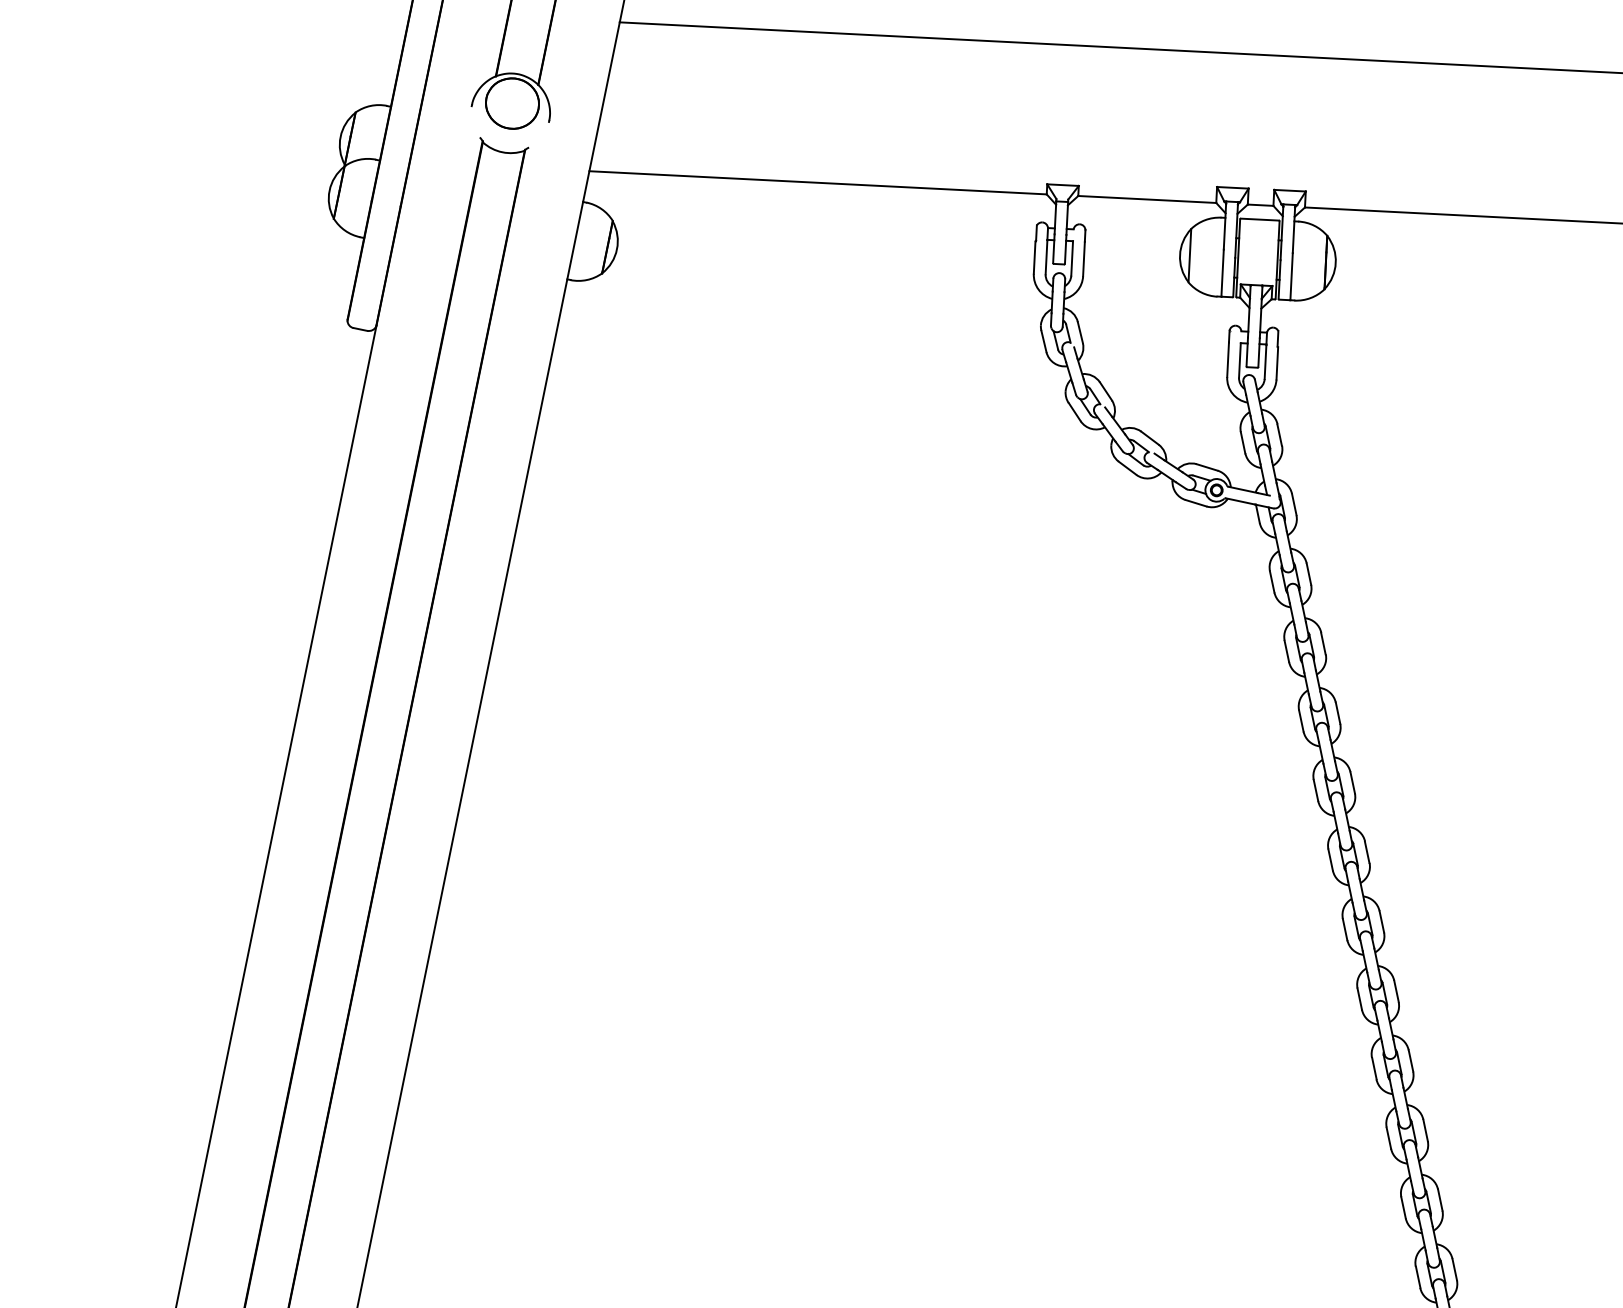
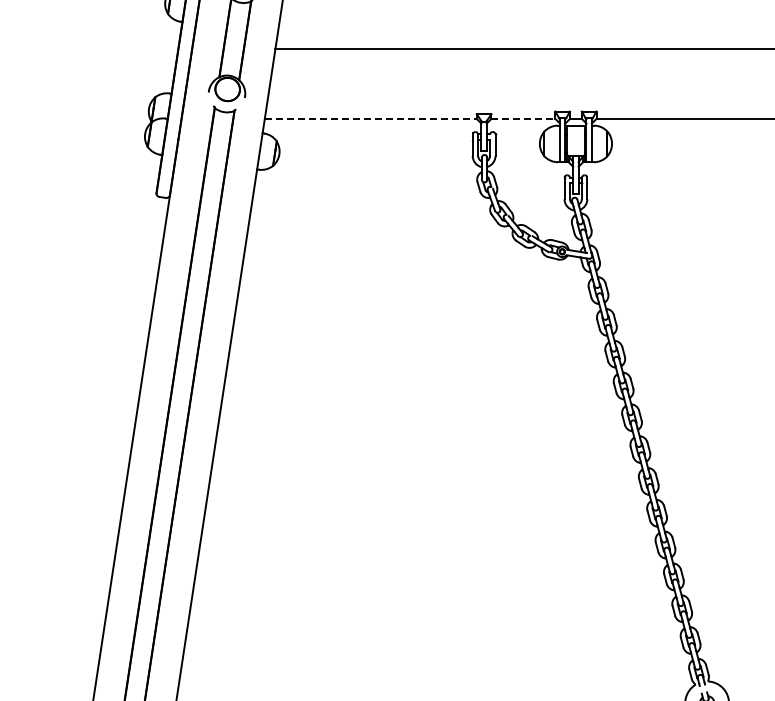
line: (817, 181) -> (370, 118), solid -> dashed
line: (1147, 198) -> (523, 118), solid -> dashed

